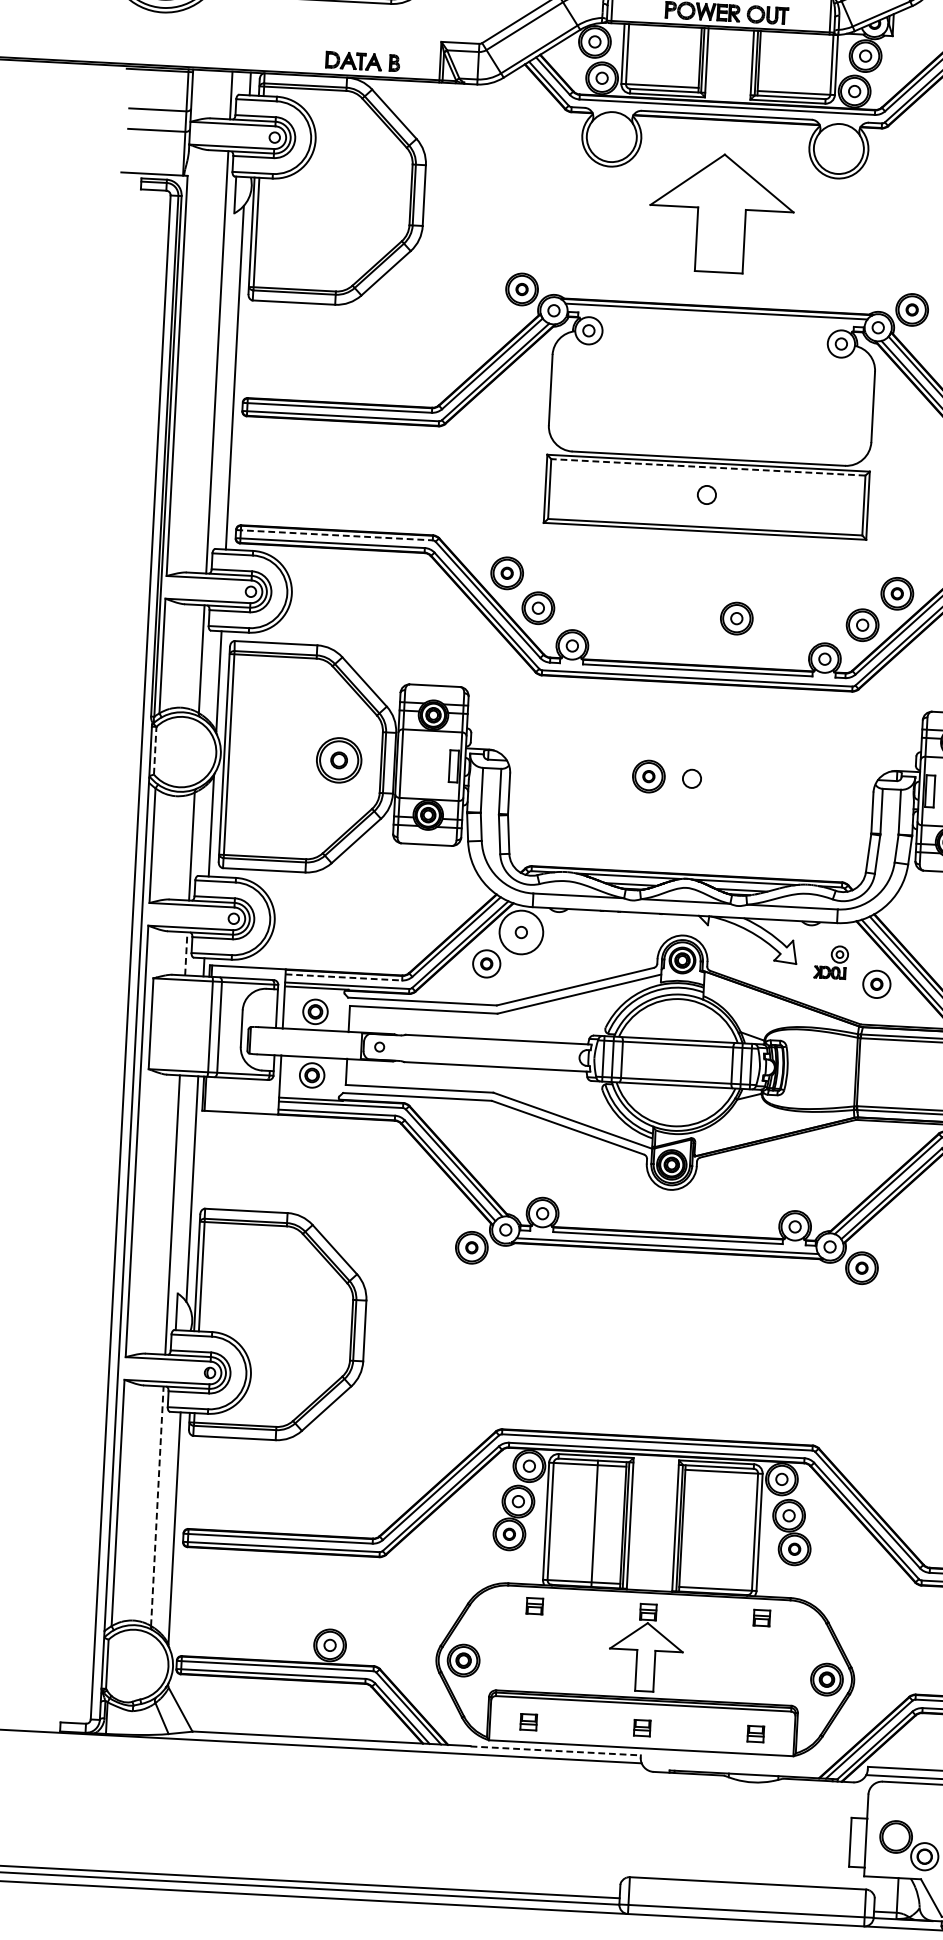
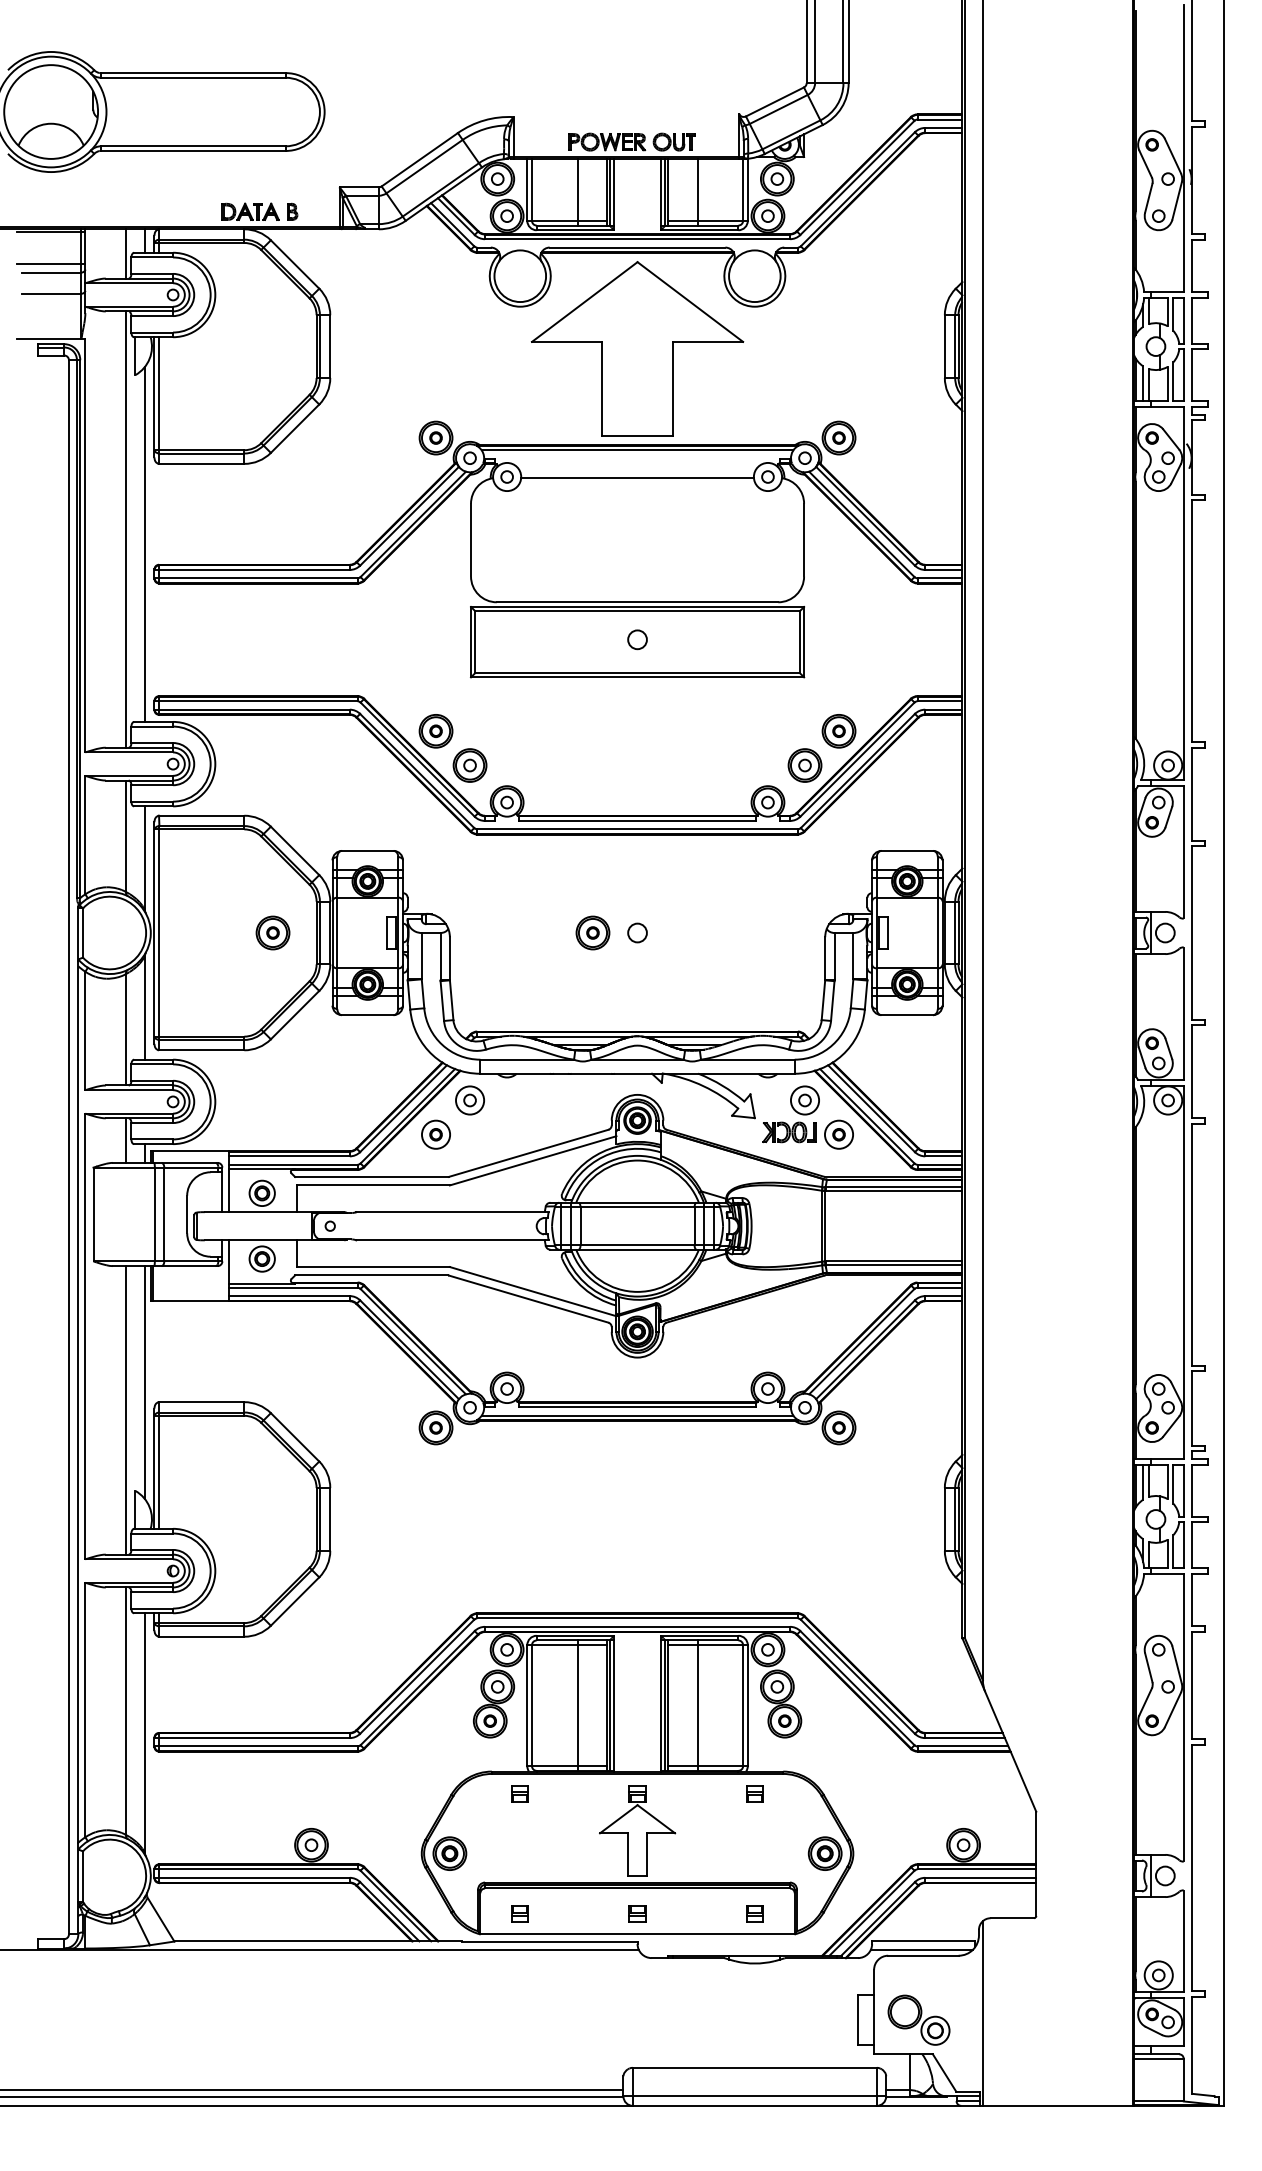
line: (671, 57) -> (577, 191), added
line: (787, 64) -> (697, 191), added
line: (157, 100) -> (50, 263), added
part: (721, 213) -> (637, 348), size x1.43
line: (715, 337) -> (637, 477), added
line: (708, 467) -> (637, 611), dashed -> solid
line: (334, 535) -> (256, 701), dashed -> solid
part: (736, 618) -> (674, 765), removed
line: (155, 751) -> (83, 933), dashed -> solid
part: (338, 759) -> (272, 932), size x0.71
circle: (521, 932) -> (470, 1100), size x0.62
line: (186, 953) -> (126, 1140), dashed -> solid
part: (830, 962) -> (790, 1114), size x1.67
line: (344, 977) -> (290, 1156), dashed -> solid
line: (157, 1506) -> (126, 1711), dashed -> solid
line: (710, 1529) -> (697, 1705), added
line: (555, 1750) -> (549, 1941), dashed -> solid

